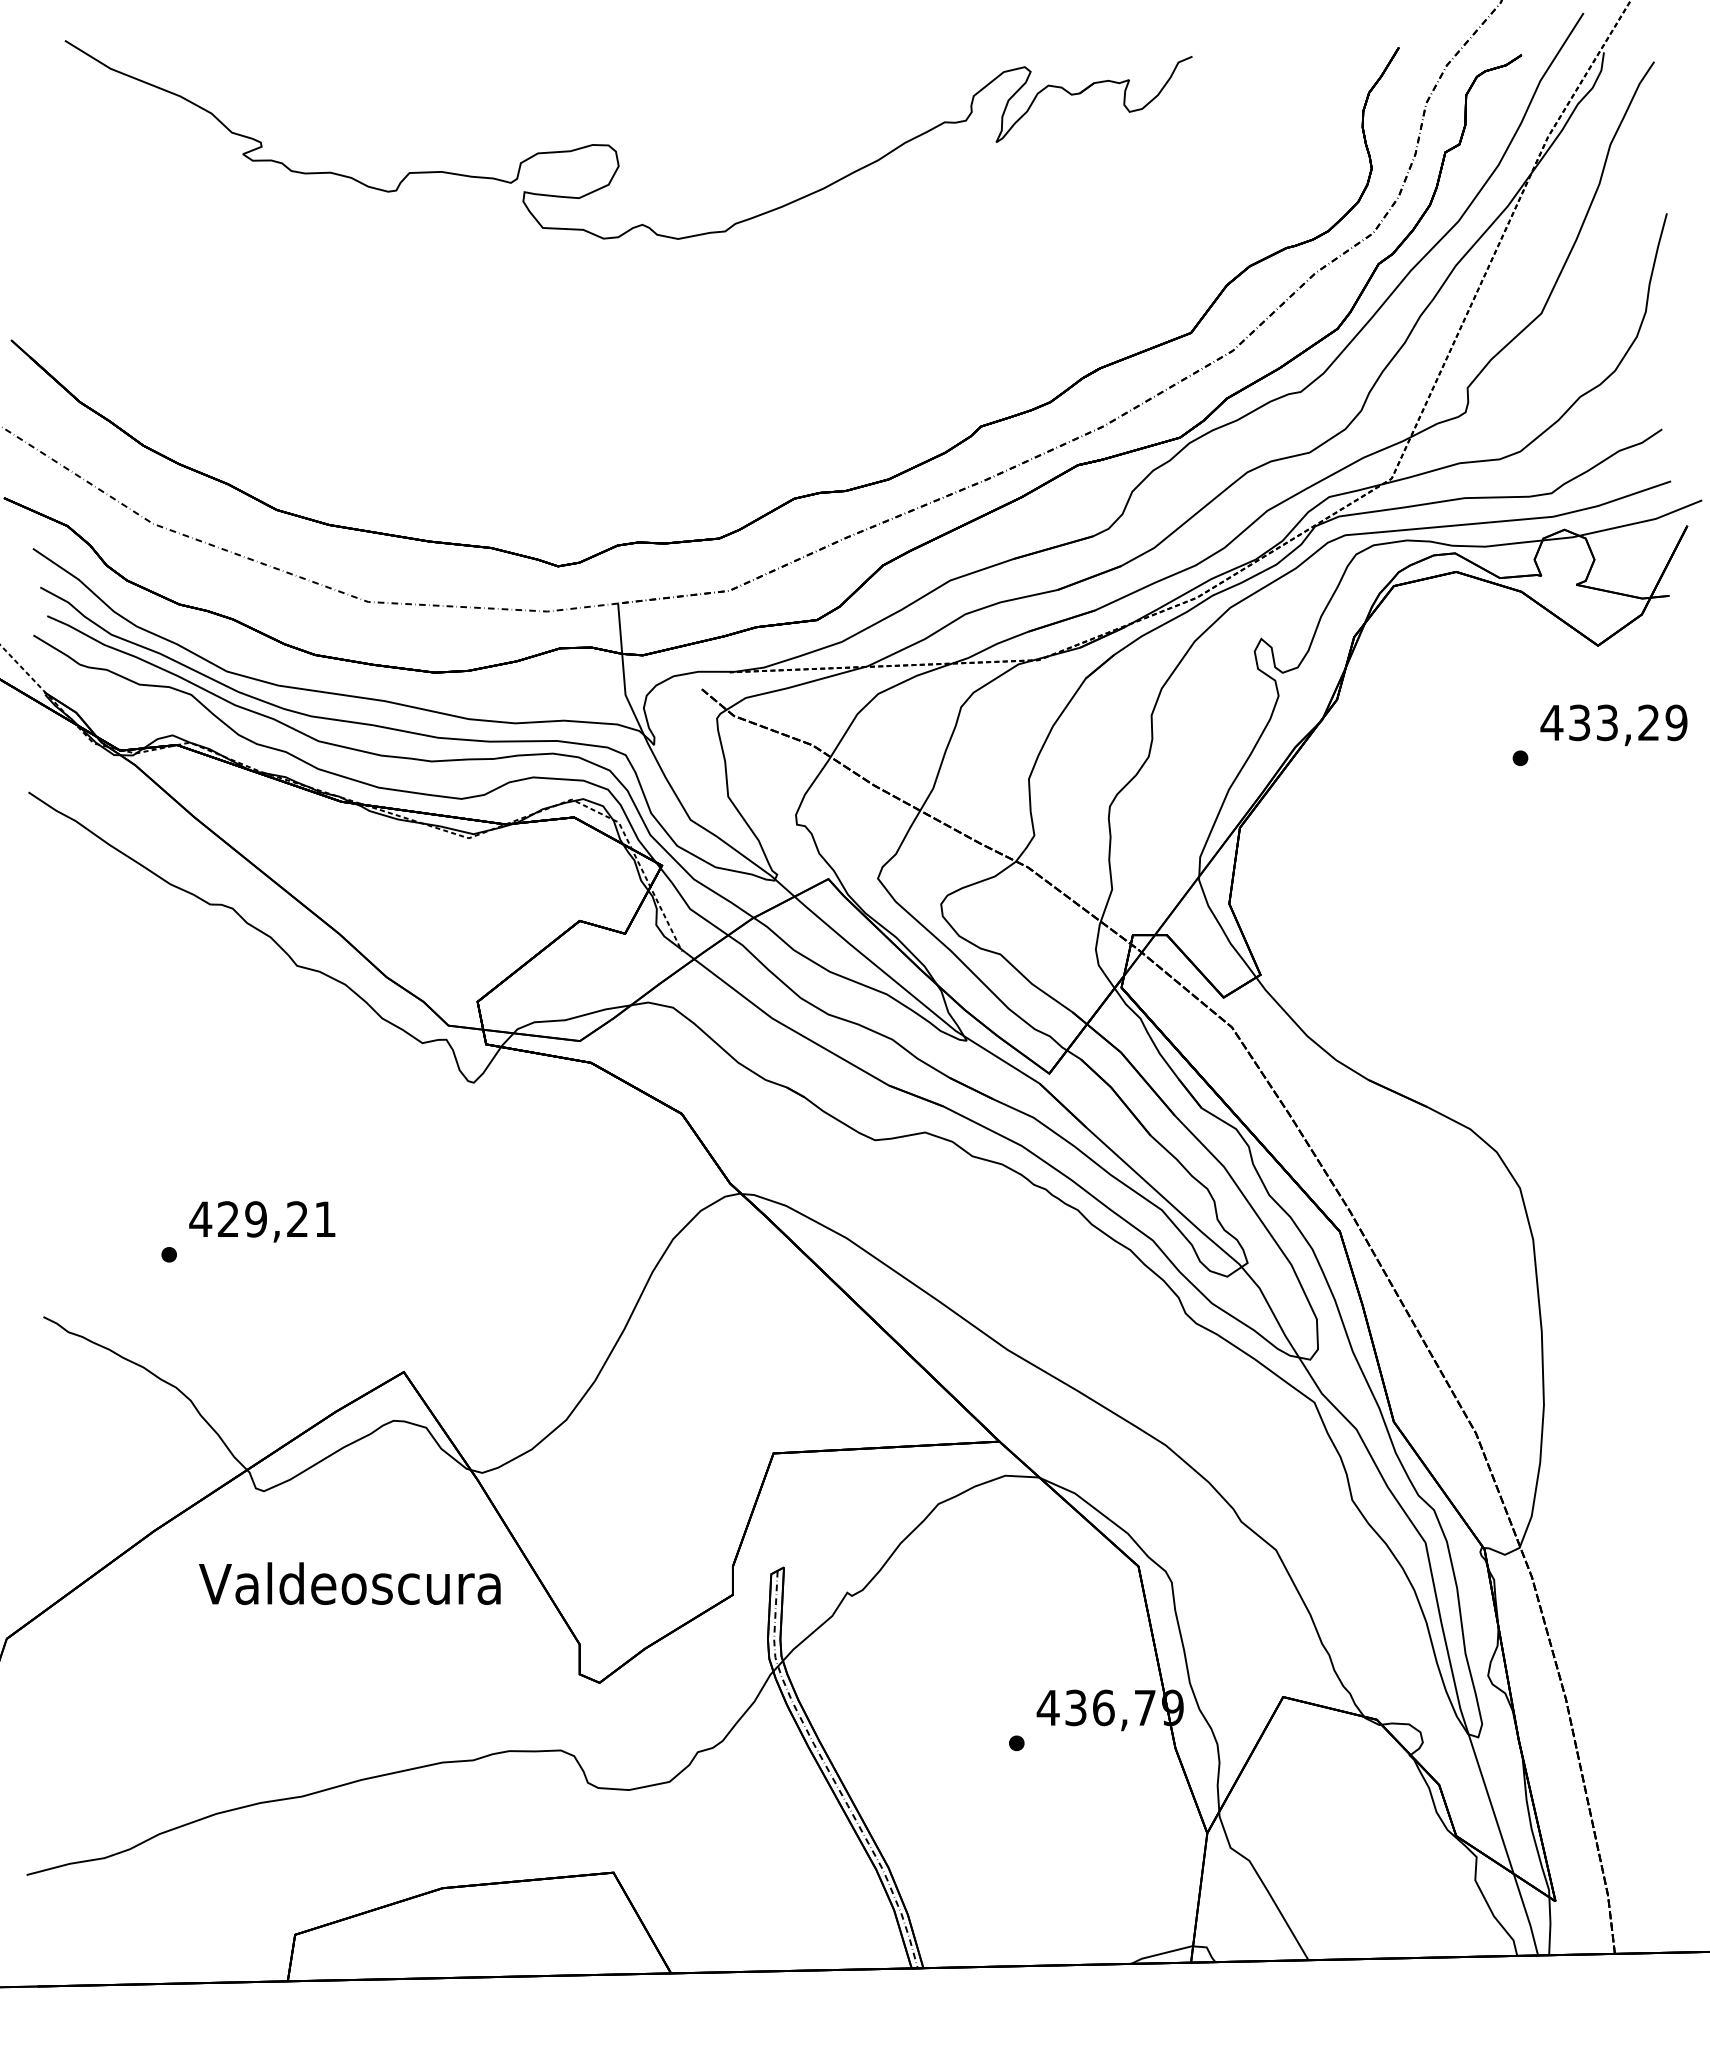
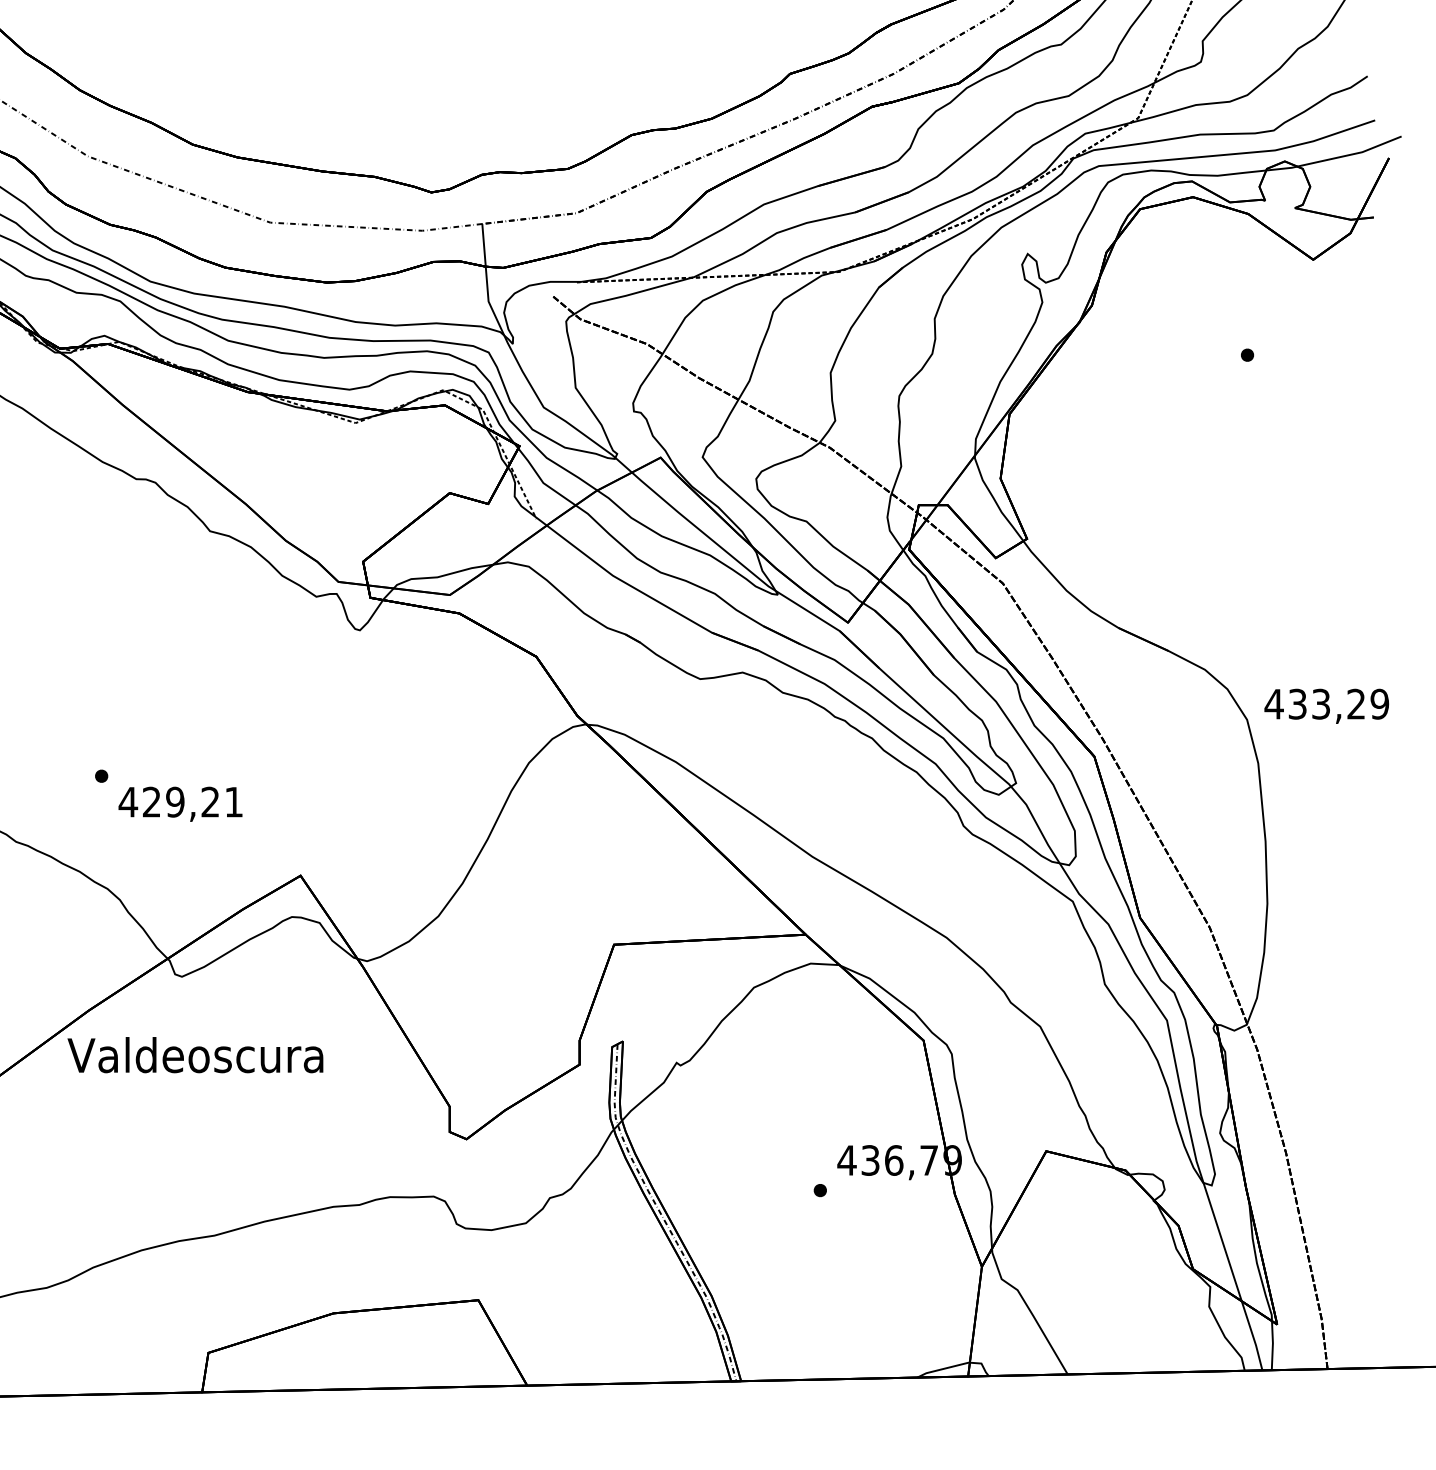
text: (1613, 725) -> (1326, 706), moved
text: (262, 1221) -> (180, 803), moved
text: (349, 1583) -> (195, 1054), moved

